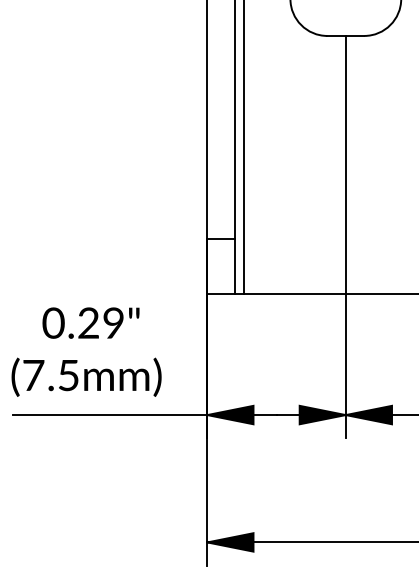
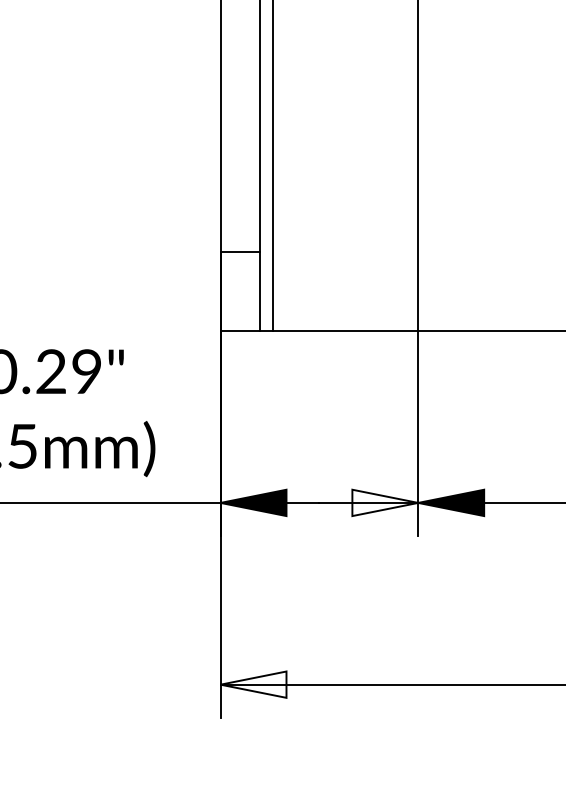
fill: (322, 414) -> (384, 502), removed
fill: (230, 542) -> (253, 684), removed

